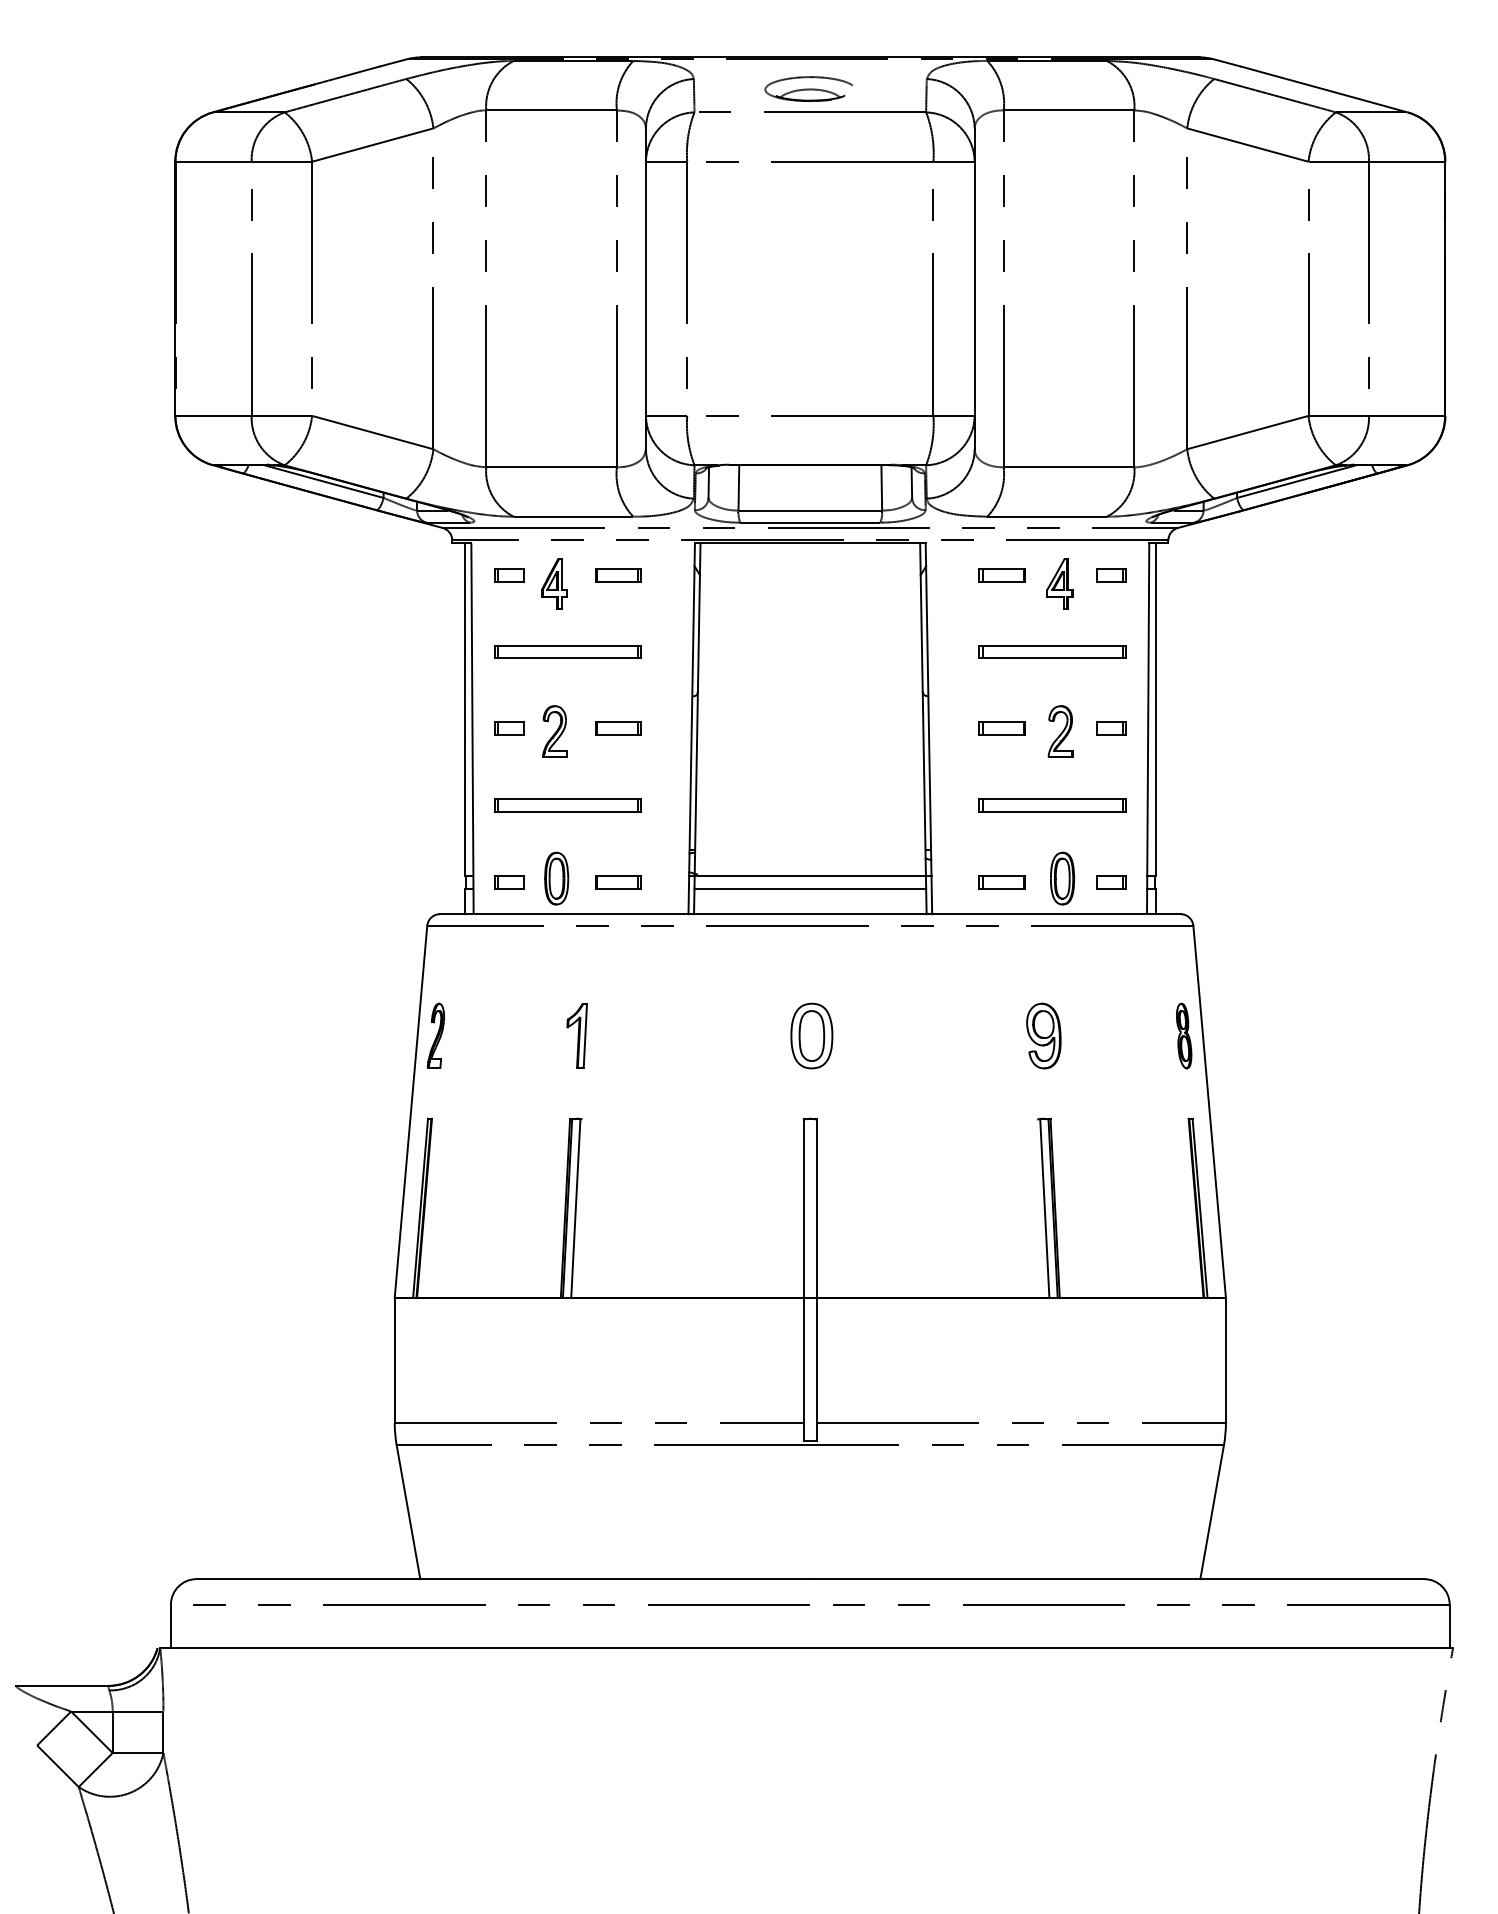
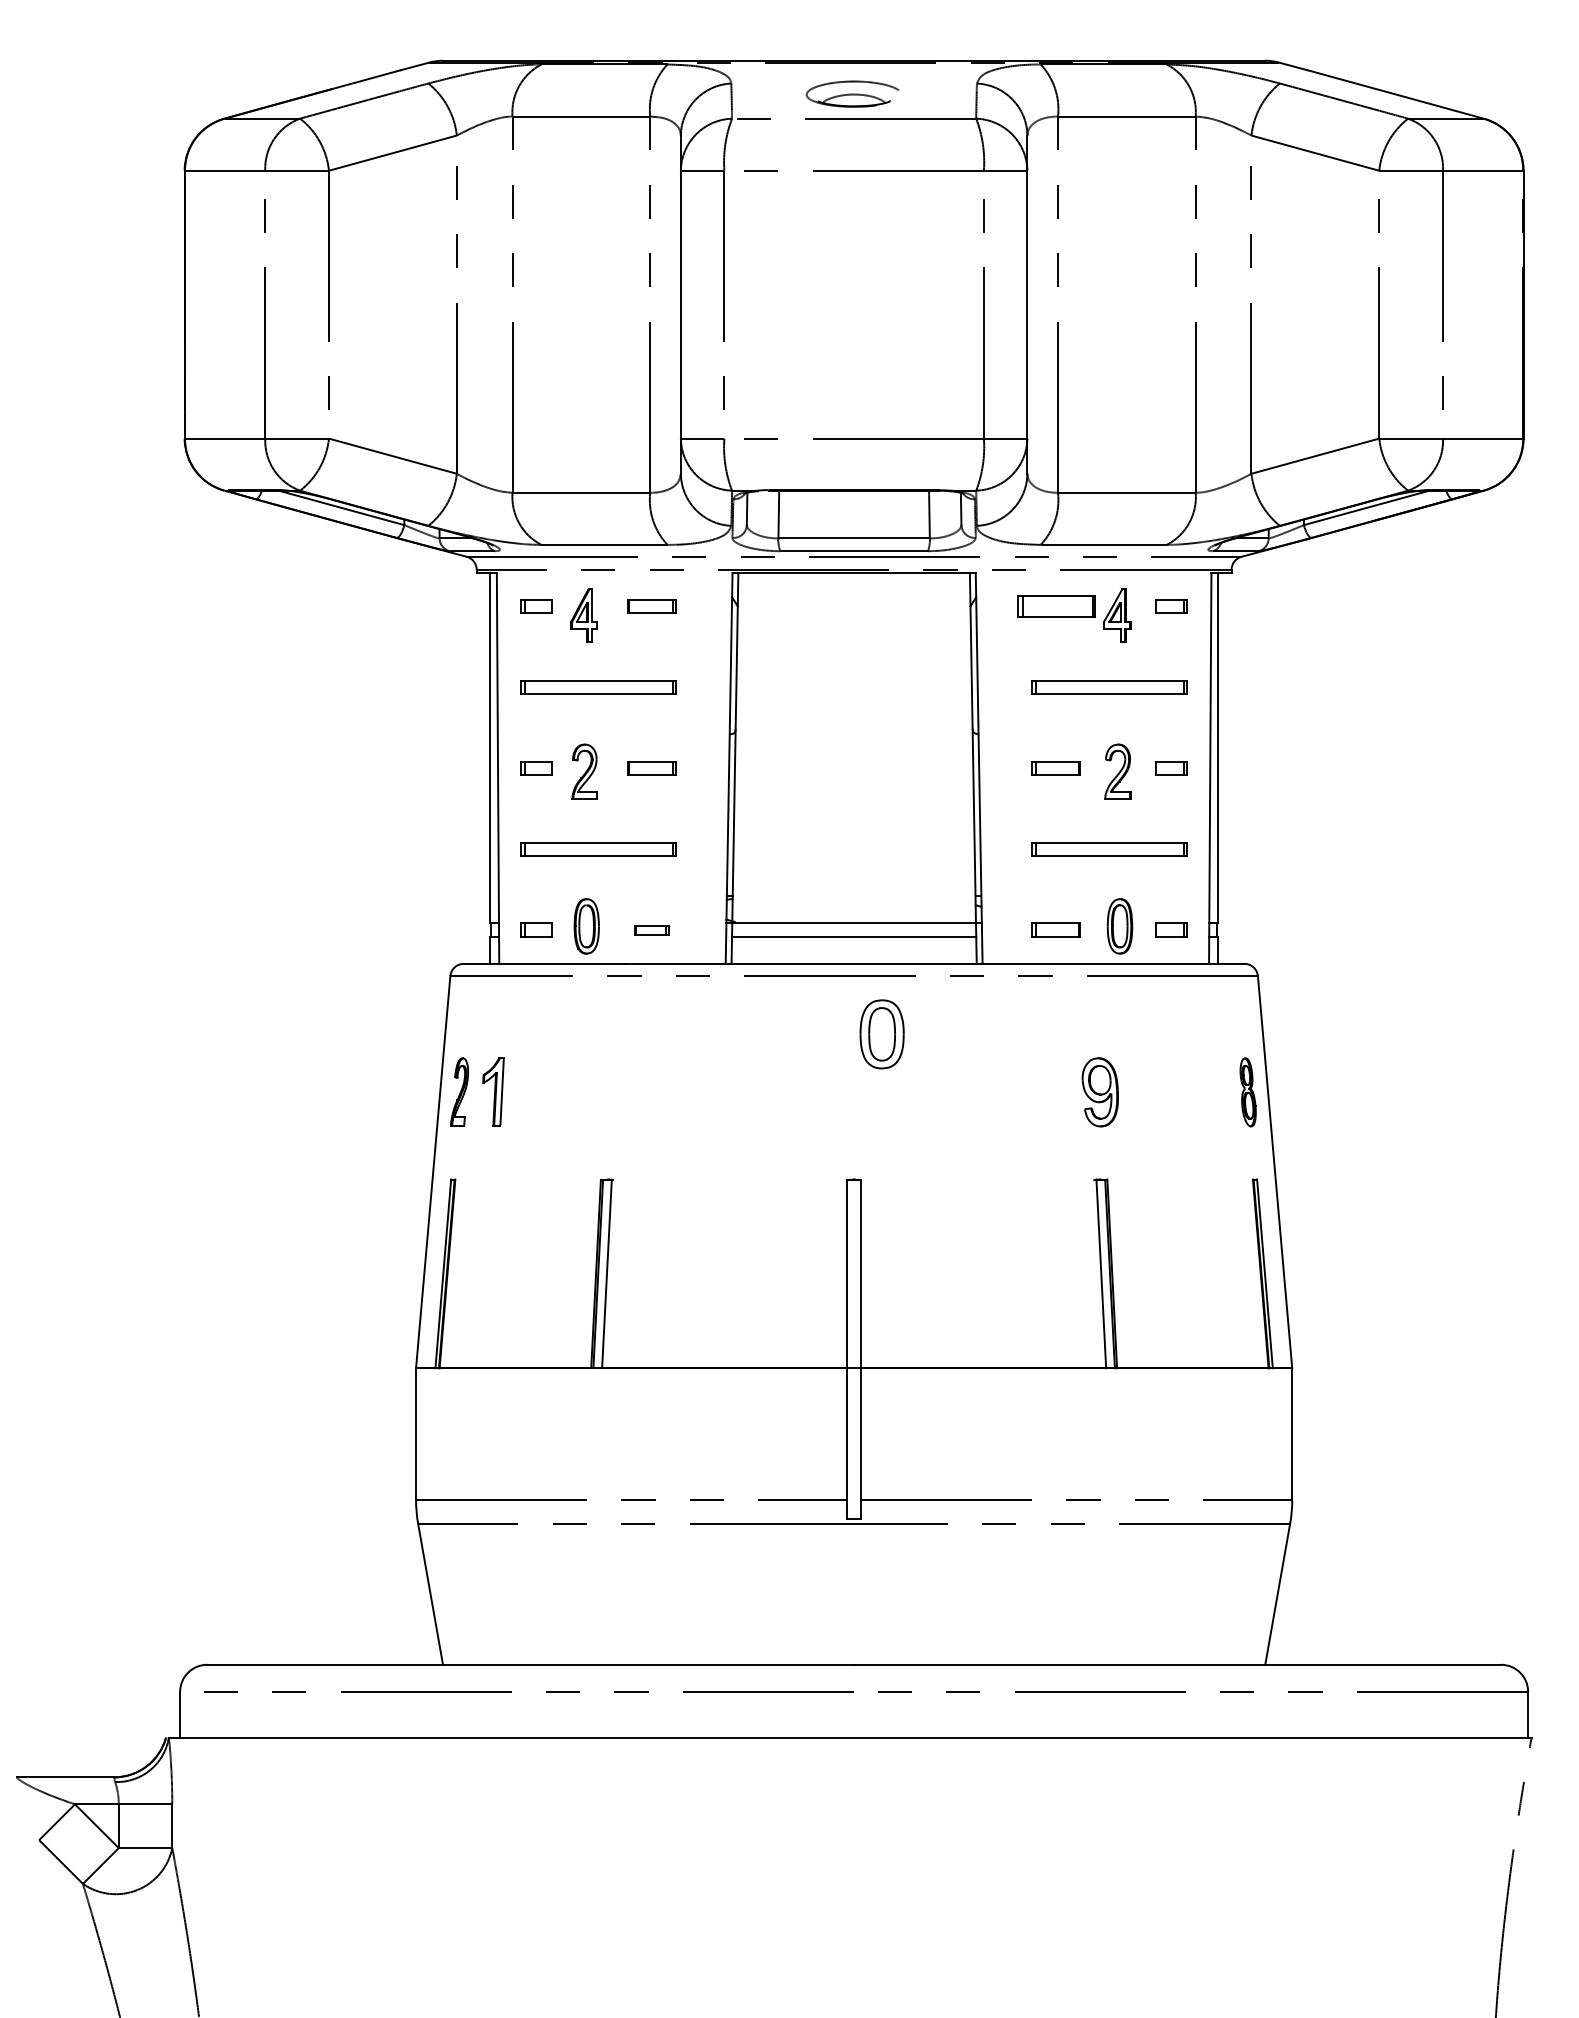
part: (1001, 575) -> (1055, 606), size x1.6
part: (618, 882) -> (651, 930), size x0.7
part: (576, 1035) -> (492, 1091), moved
part: (811, 1035) -> (881, 1033), moved

